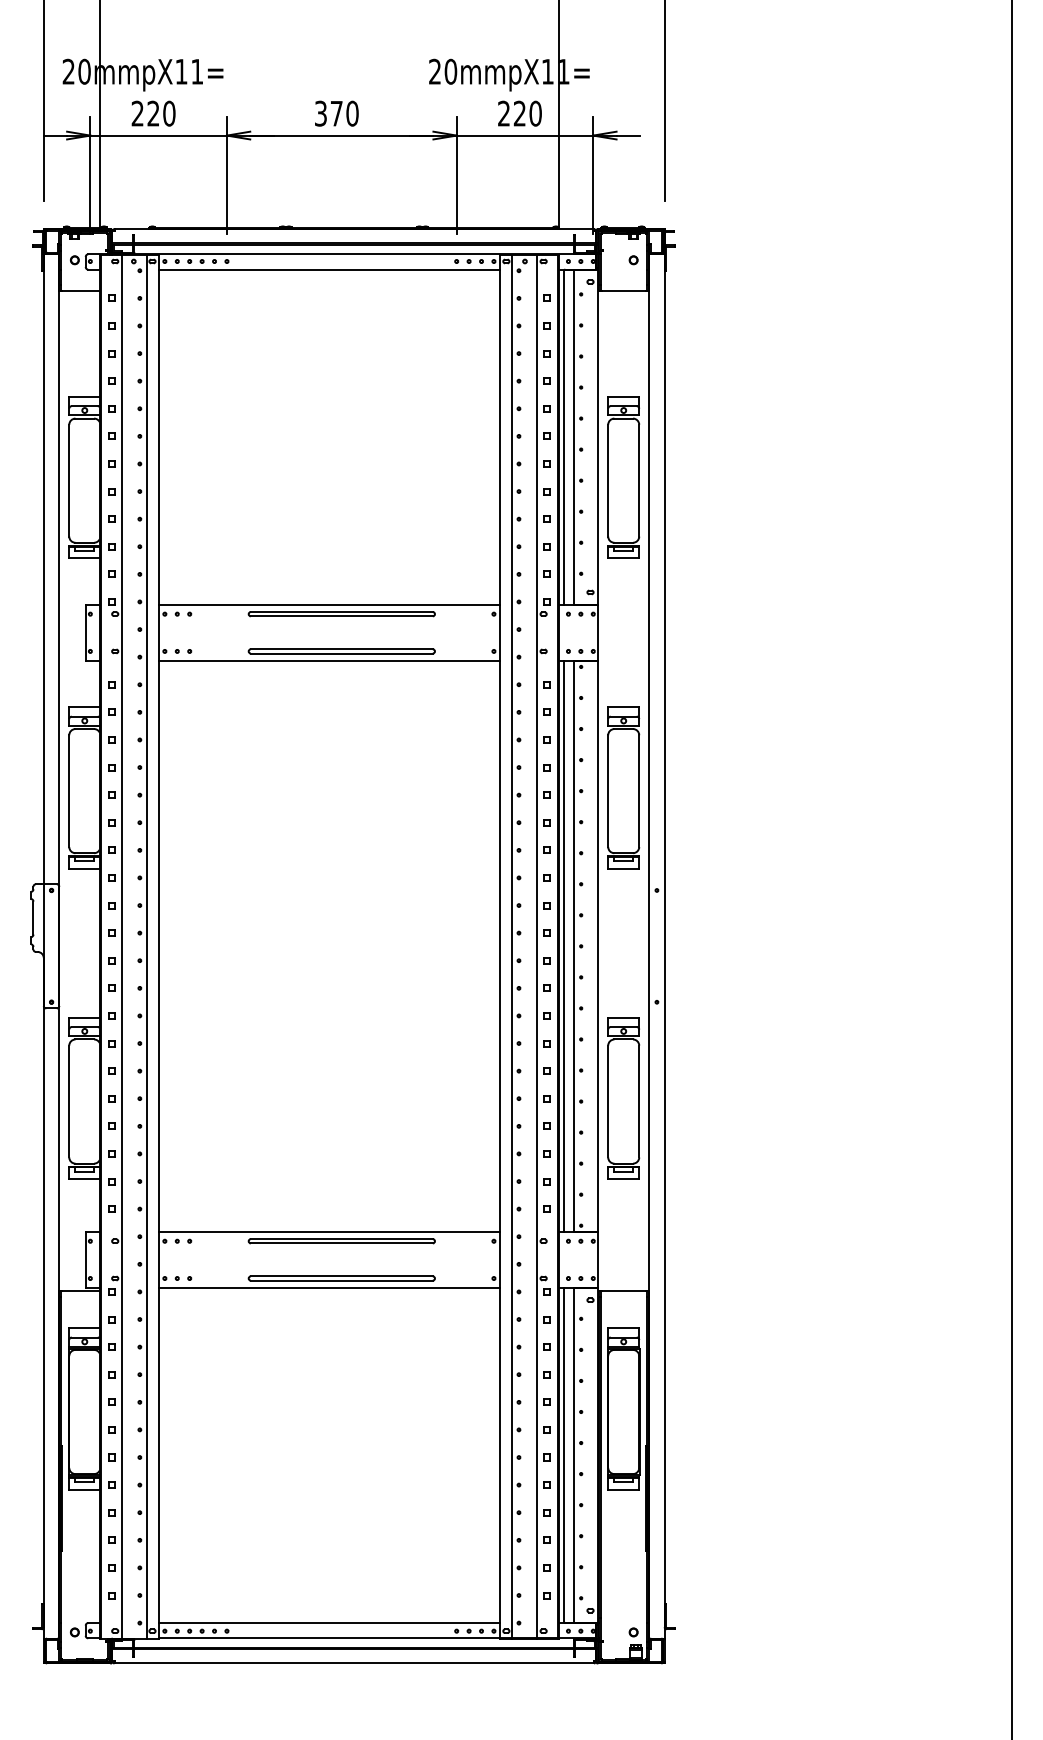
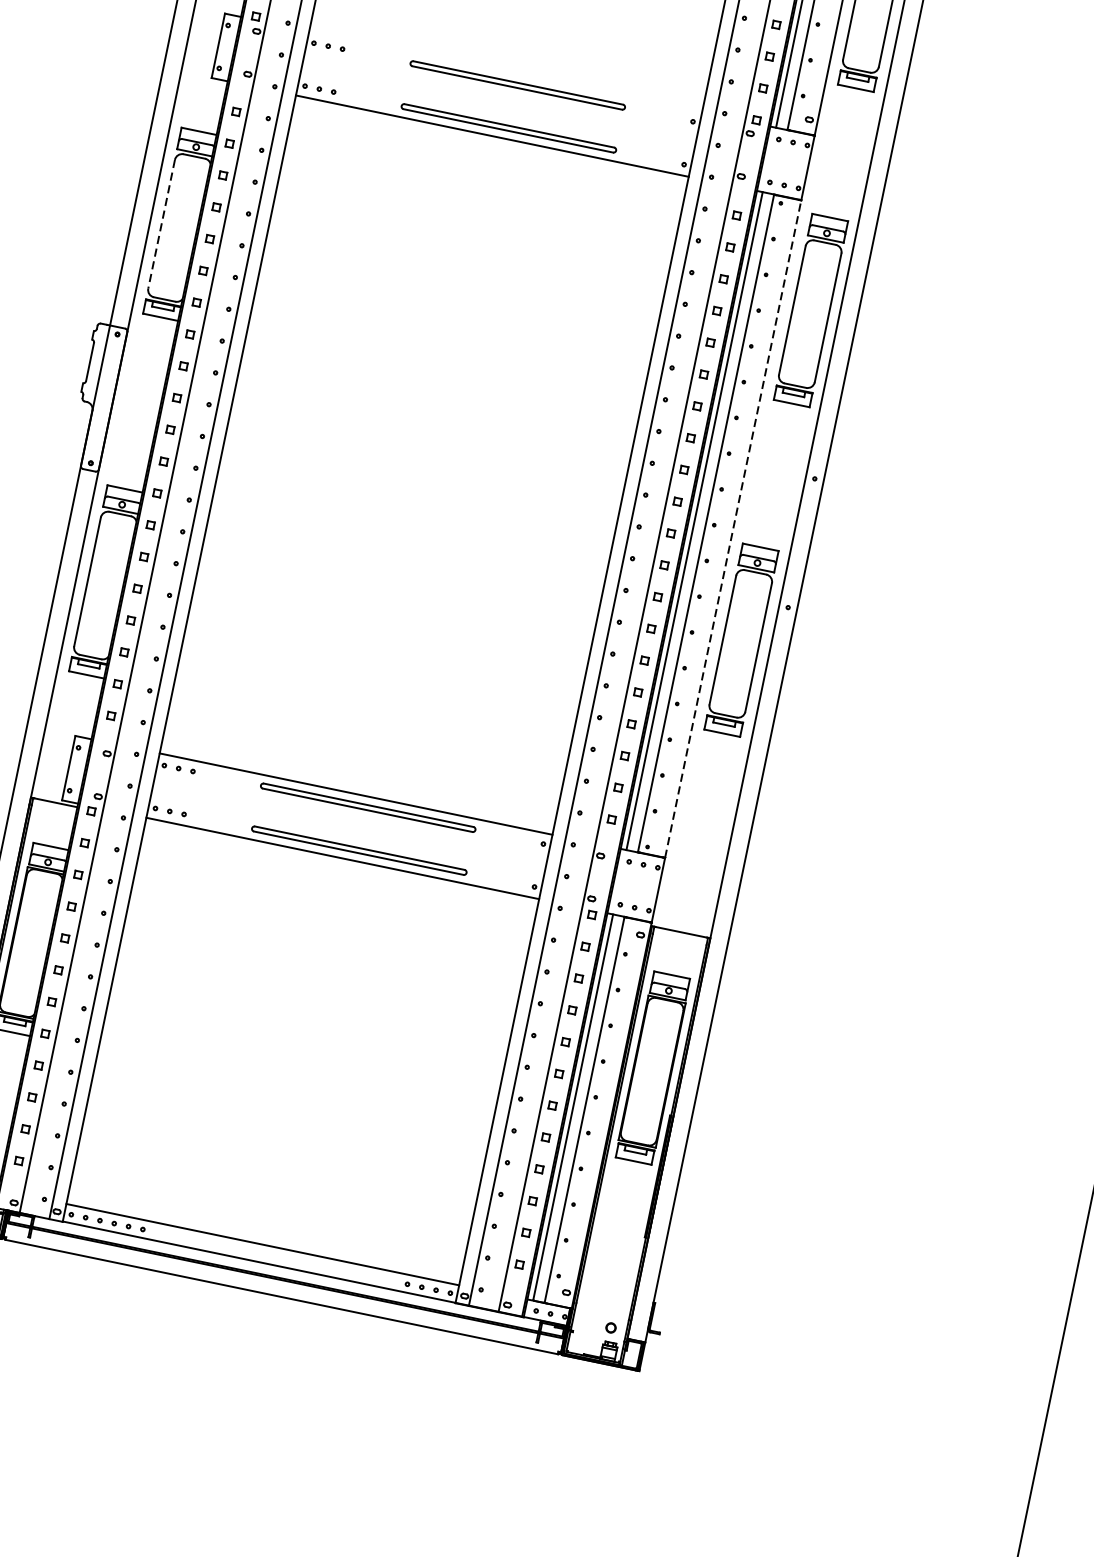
line: (328, 604) -> (504, 71), removed
part: (623, 787) -> (810, 309), moved
line: (69, 791) -> (161, 224), solid -> dashed
line: (597, 945) -> (733, 528), solid -> dashed
part: (623, 1098) -> (741, 640), moved

